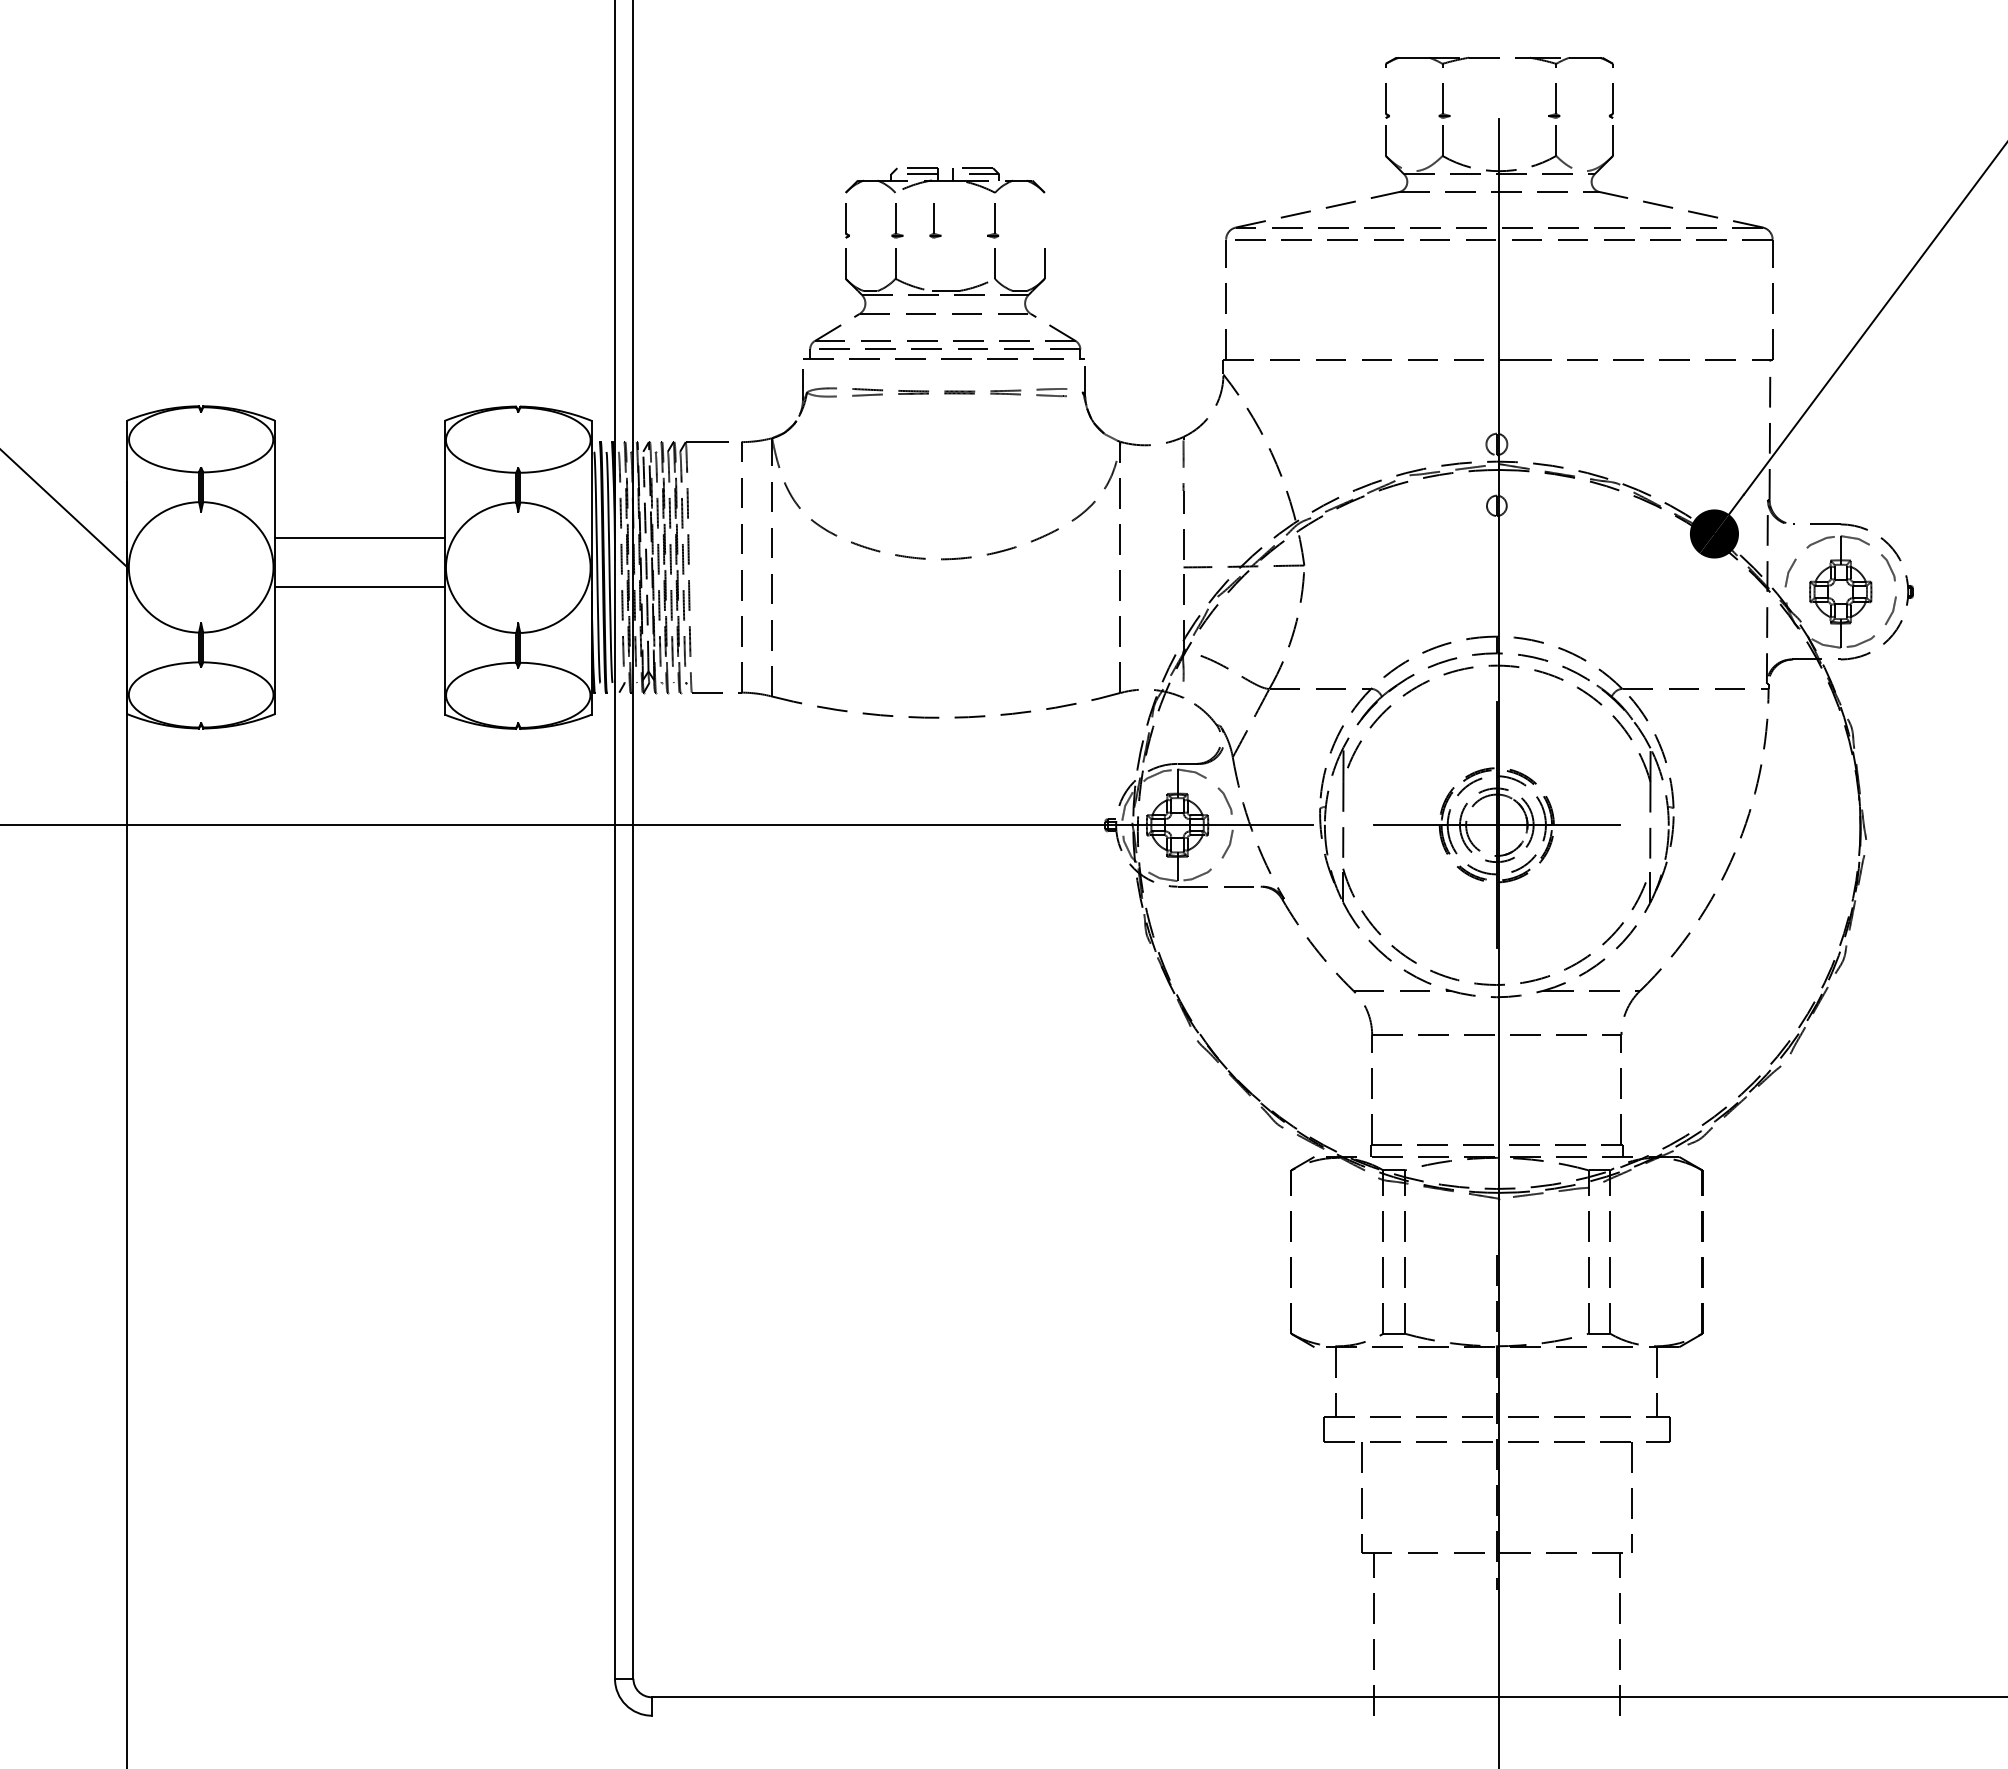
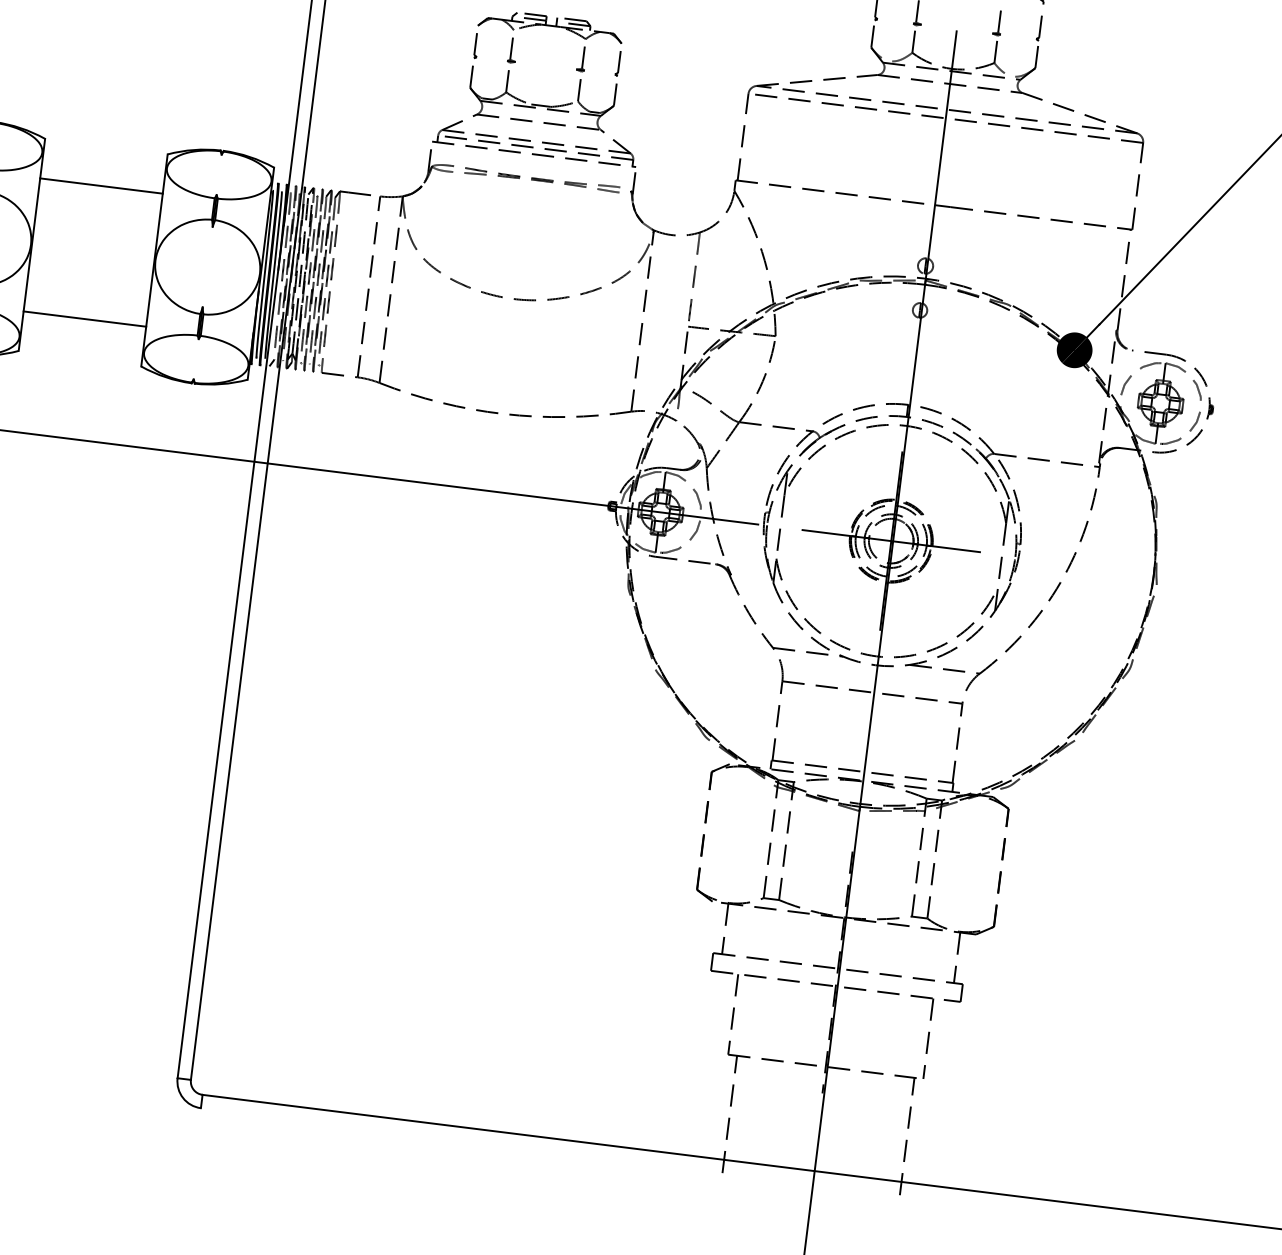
part: (935, 220) -> (540, 53), removed
part: (1042, 220) -> (617, 63), added
line: (359, 538) -> (101, 186), moved
line: (359, 587) -> (84, 319), moved

